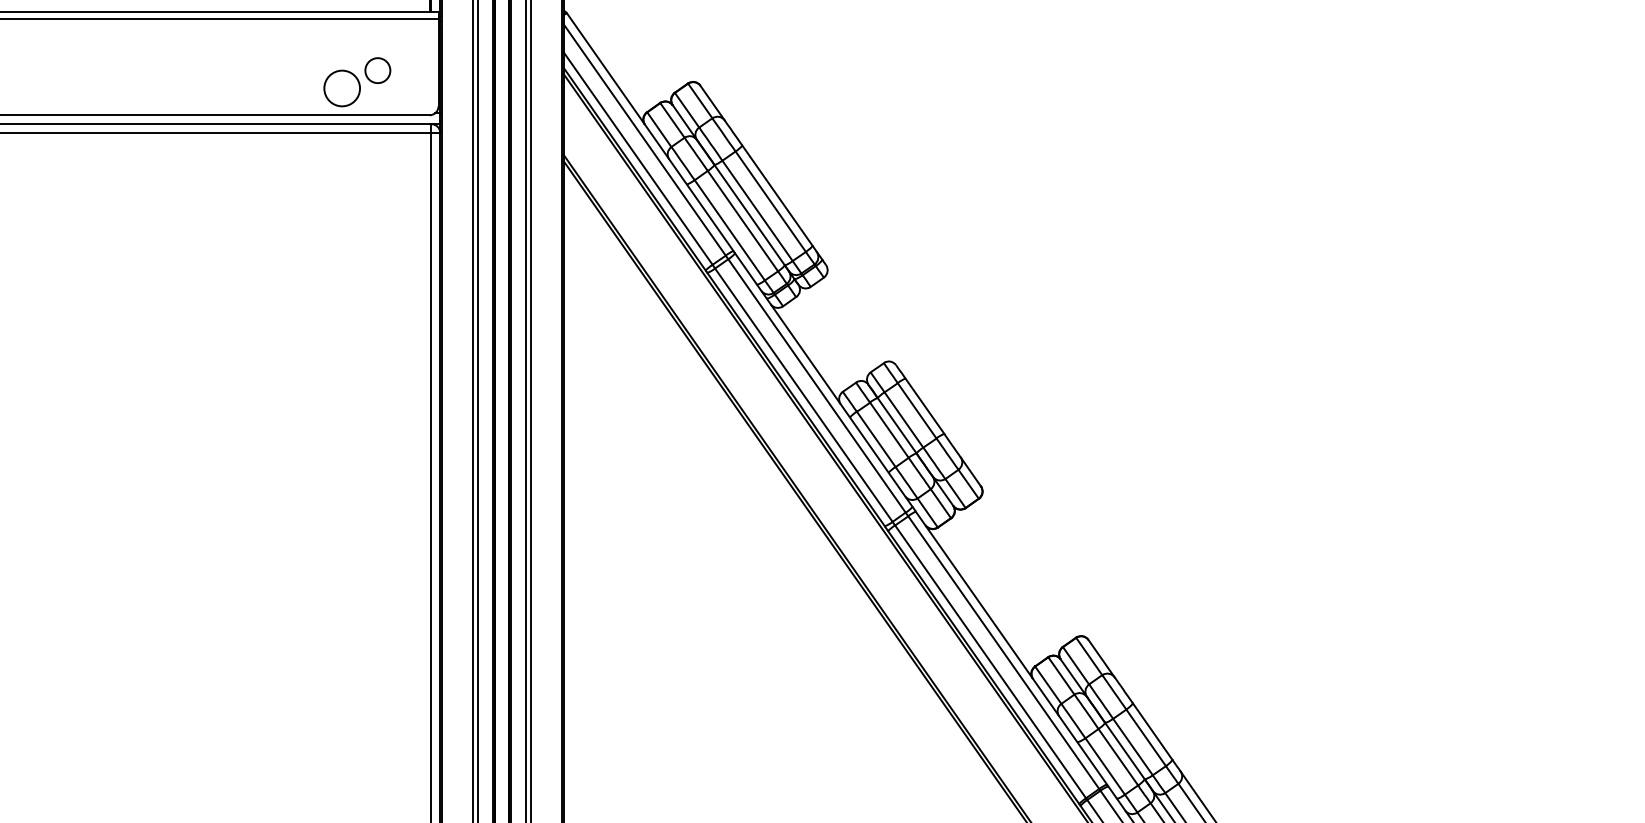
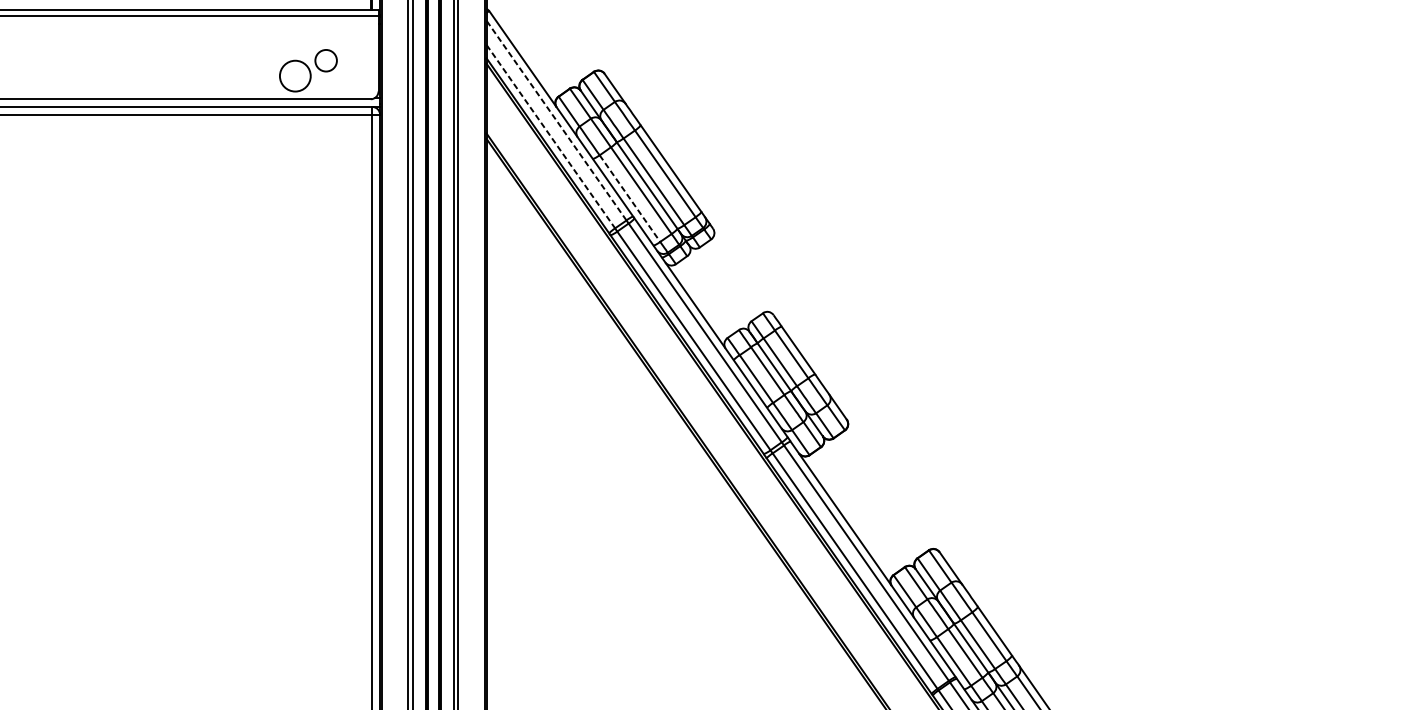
line: (644, 139) -> (556, 120), solid -> dashed
line: (638, 158) -> (551, 136), solid -> dashed
line: (730, 230) -> (630, 198), solid -> dashed

